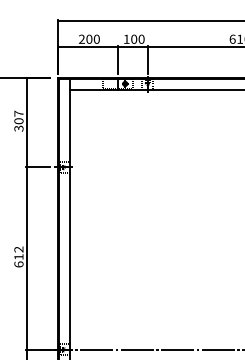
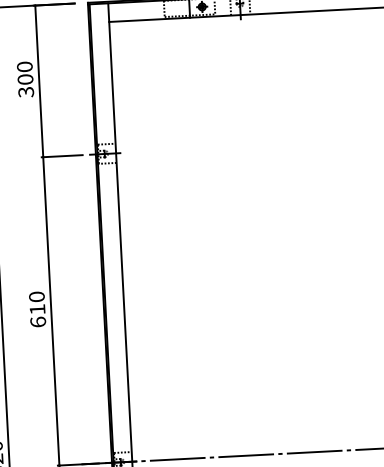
text: (18, 113) -> (24, 66), 307 -> 300
text: (18, 249) -> (36, 296), 612 -> 610

